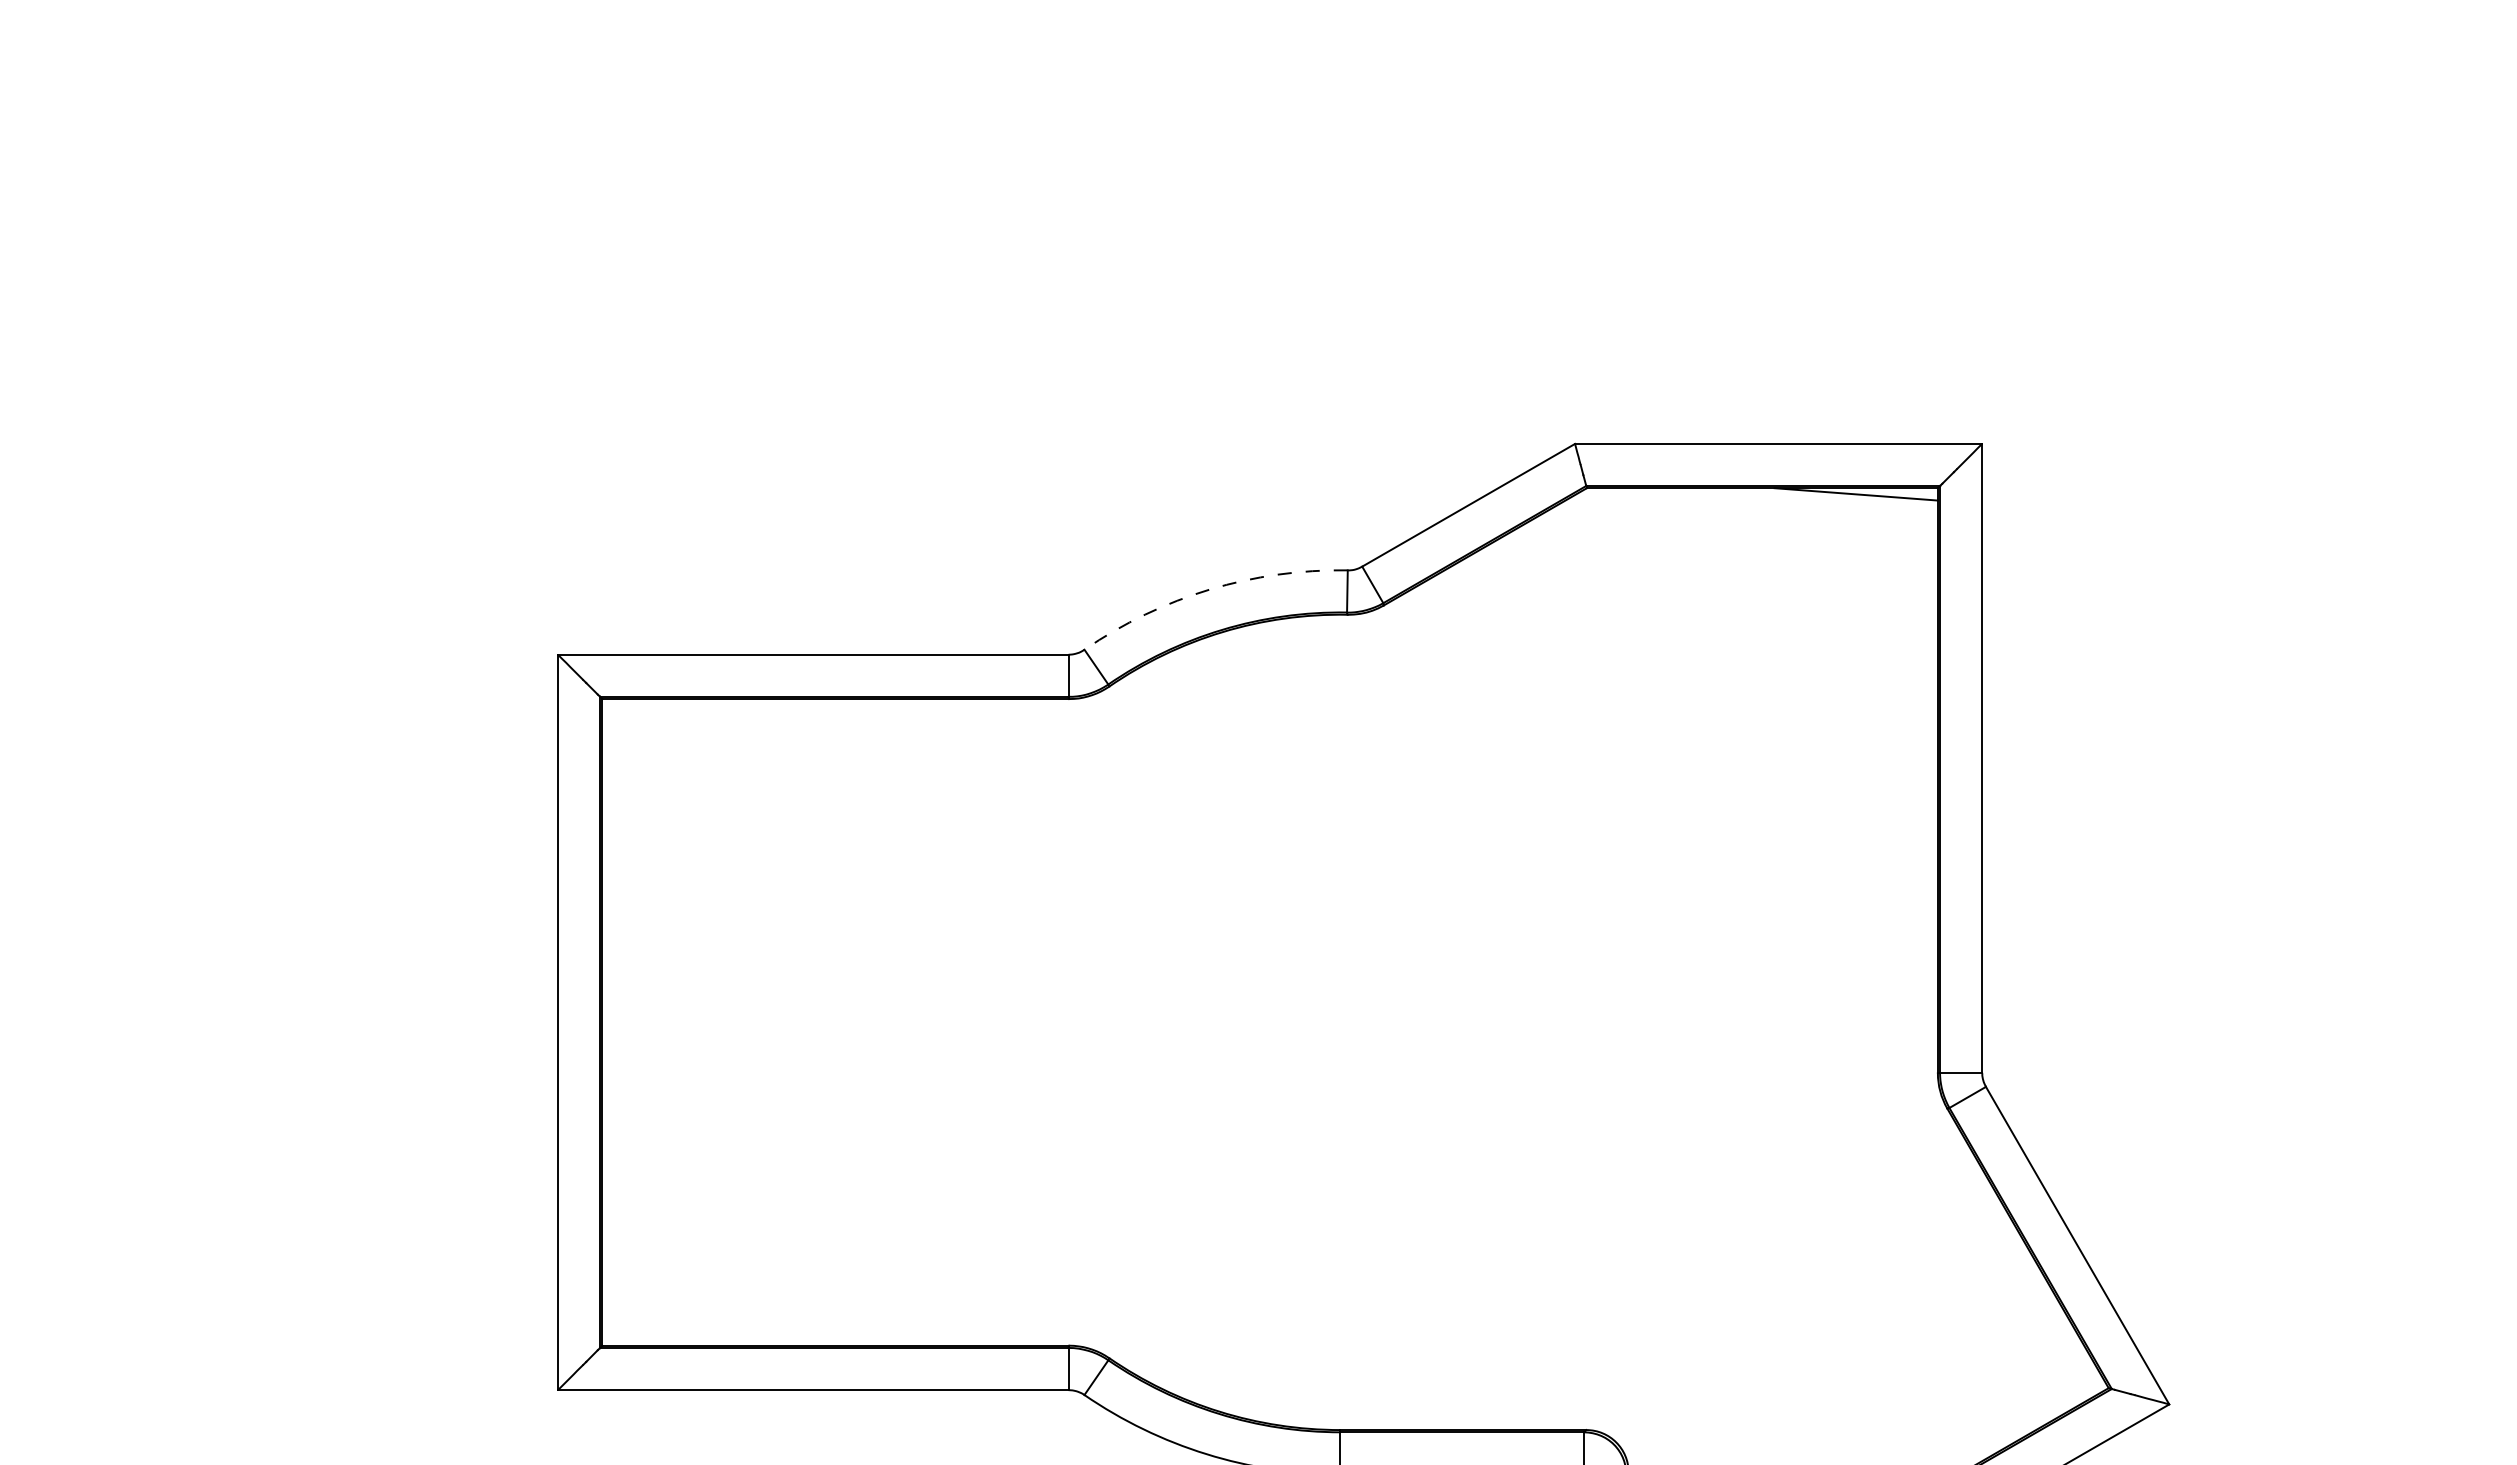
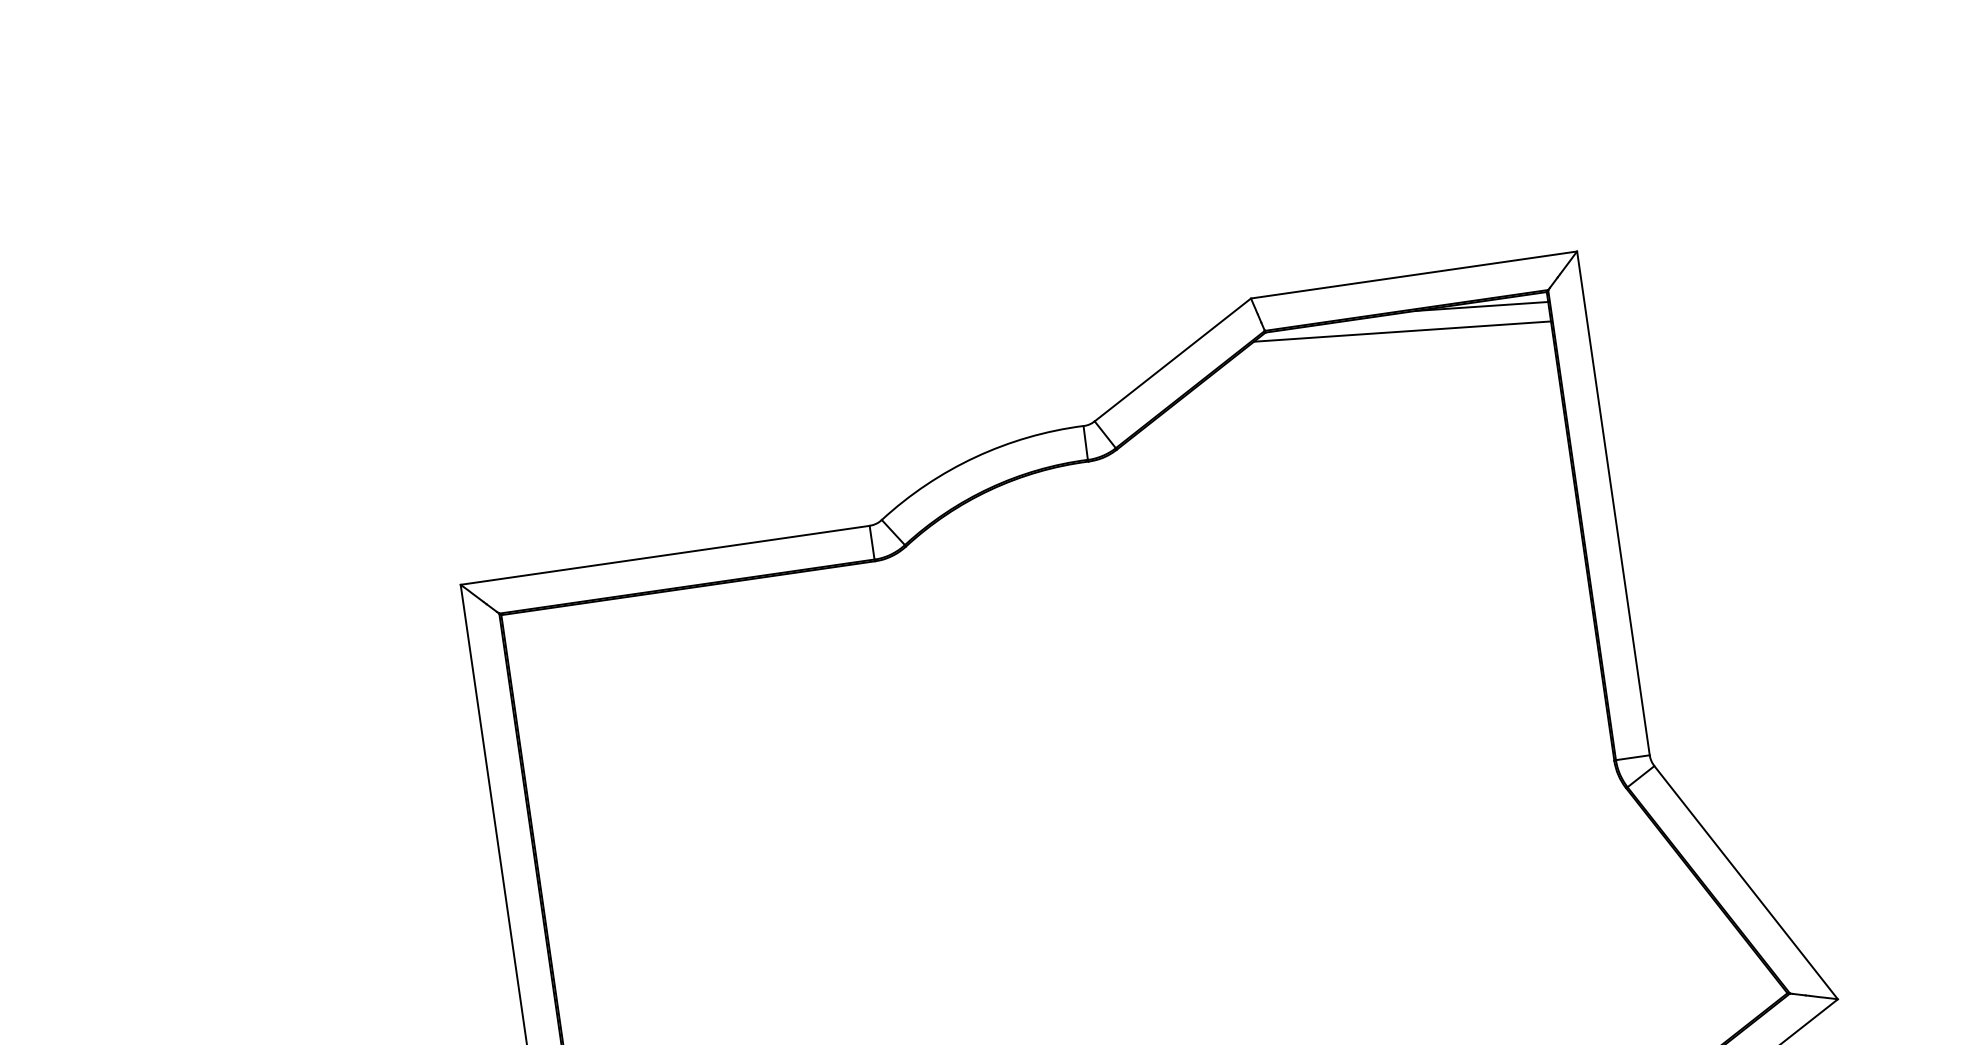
line: (1754, 510) -> (1402, 331), added
arc: (1210, 589) -> (975, 457), dashed -> solid

